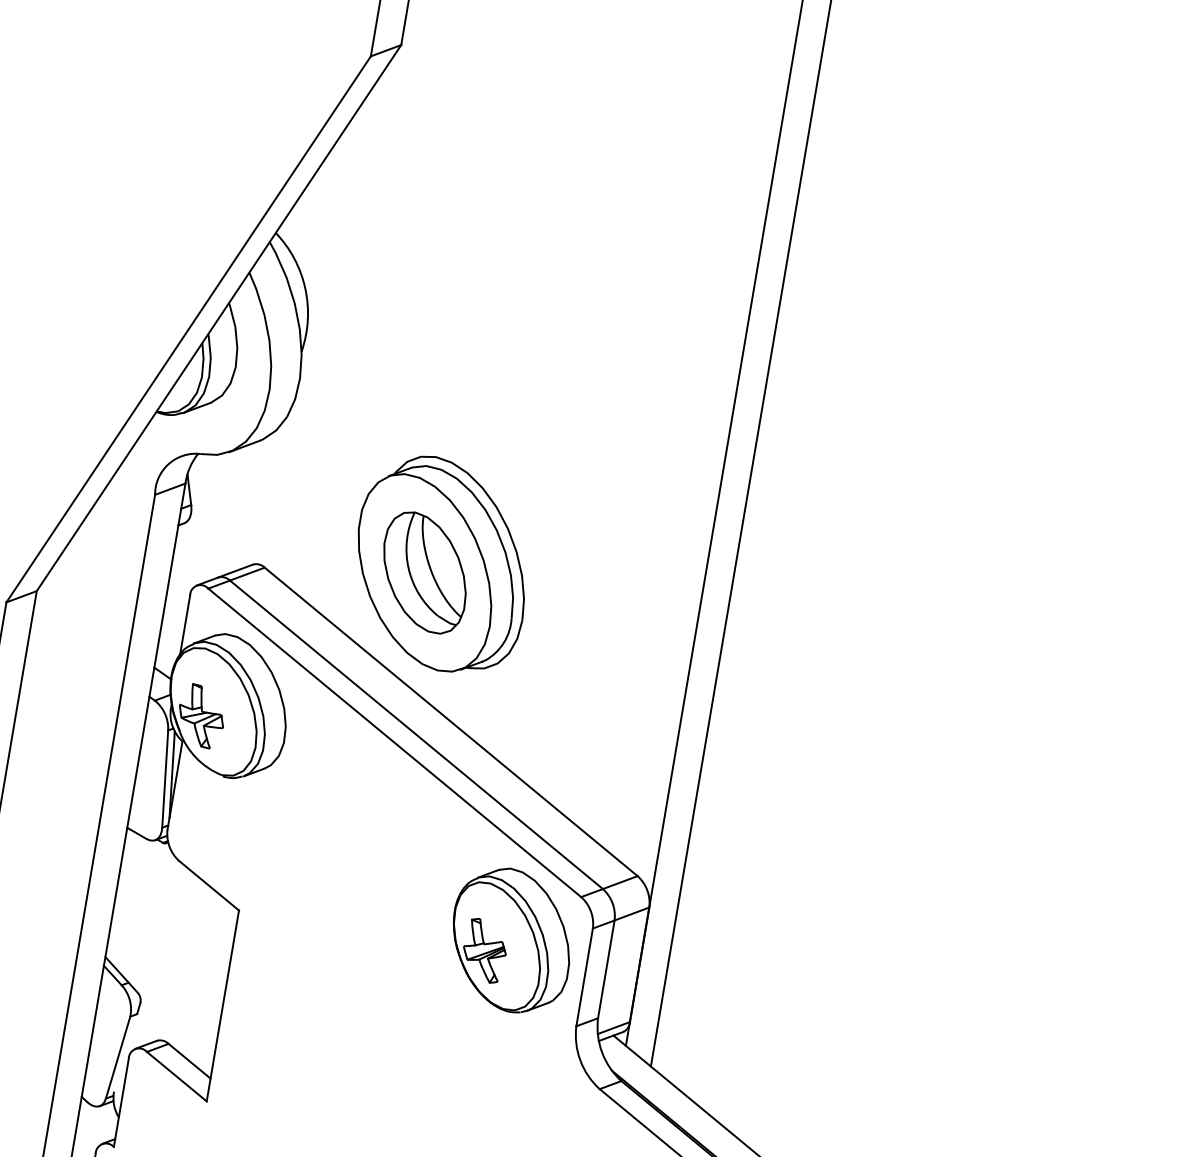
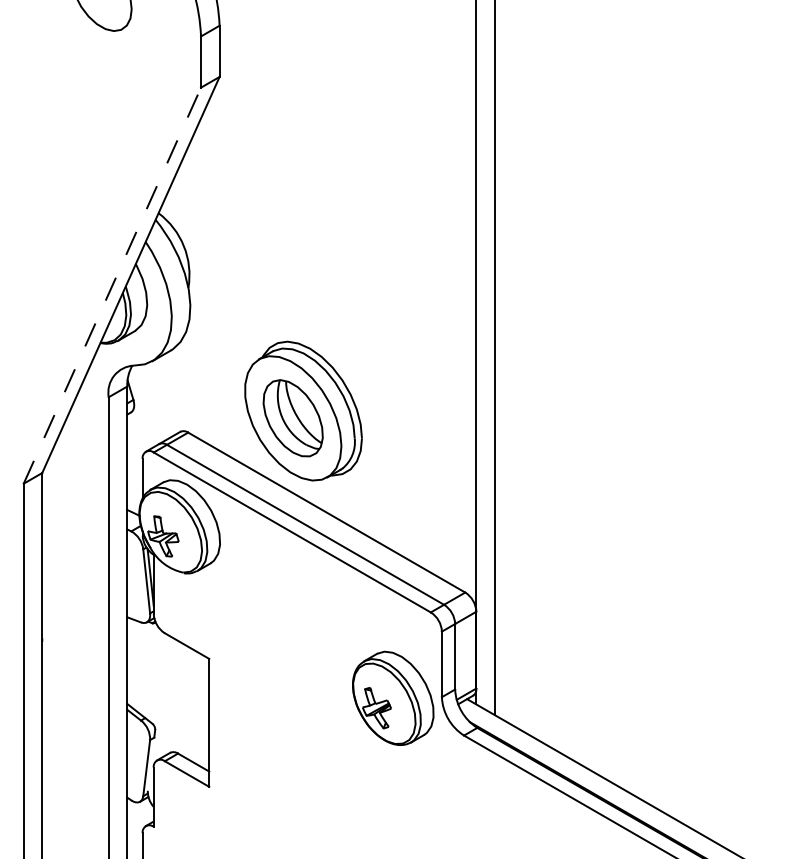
line: (188, 329) -> (112, 285), solid -> dashed
part: (512, 939) -> (393, 697), moved

